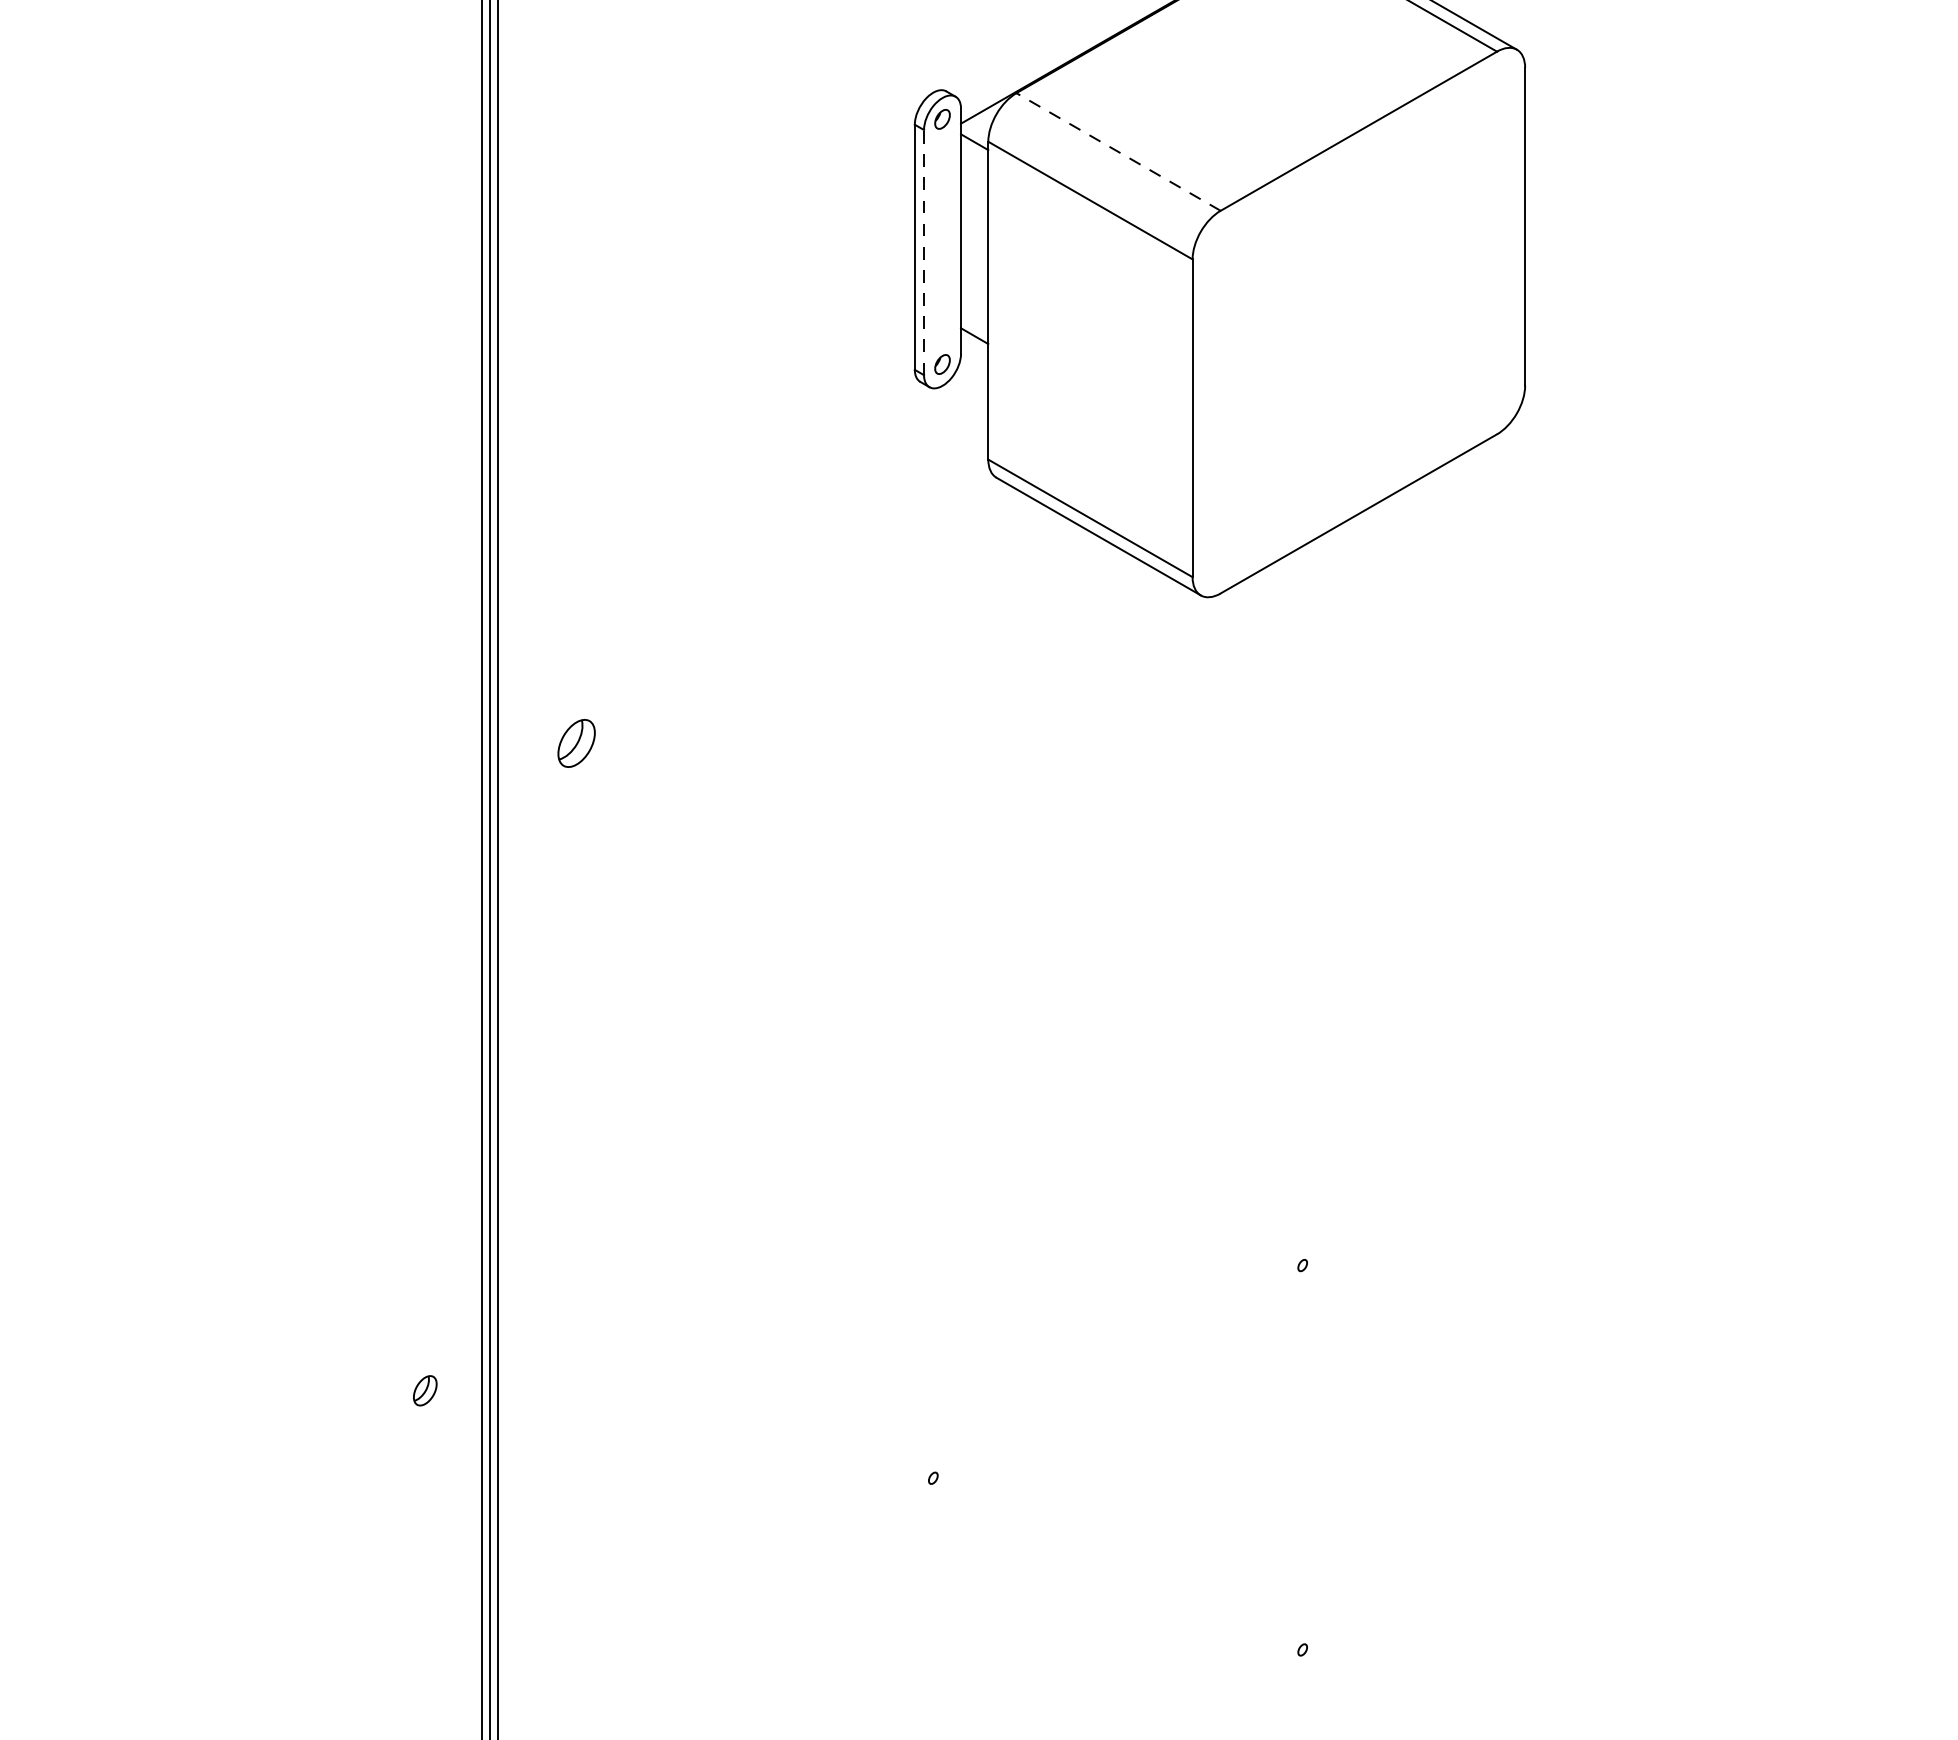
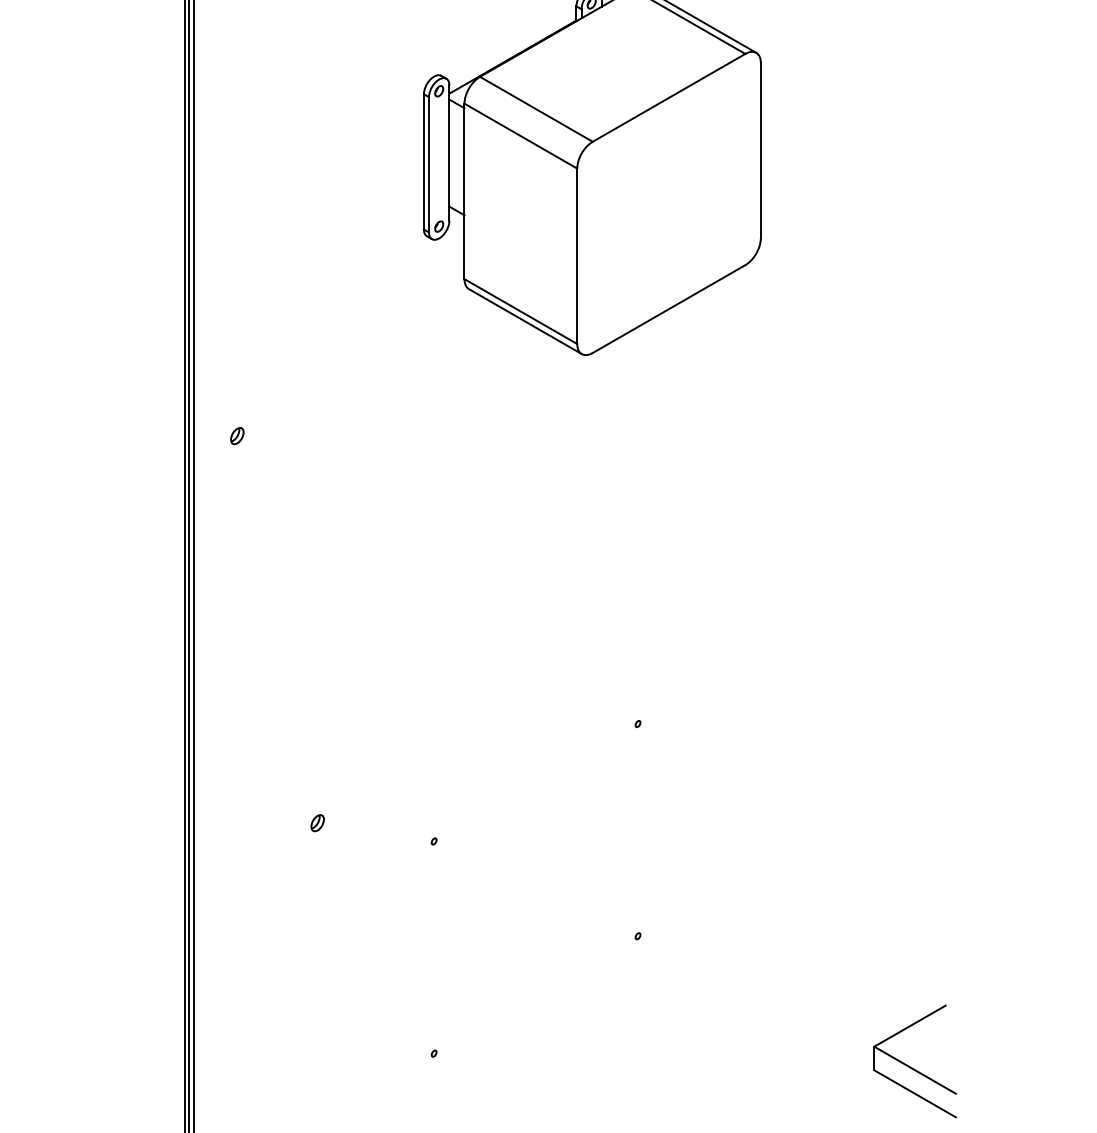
line: (1116, 152) -> (535, 109), dashed -> solid
line: (924, 251) -> (429, 164), dashed -> solid
part: (577, 744) -> (237, 436), size x0.62
part: (424, 1391) -> (317, 823), moved

